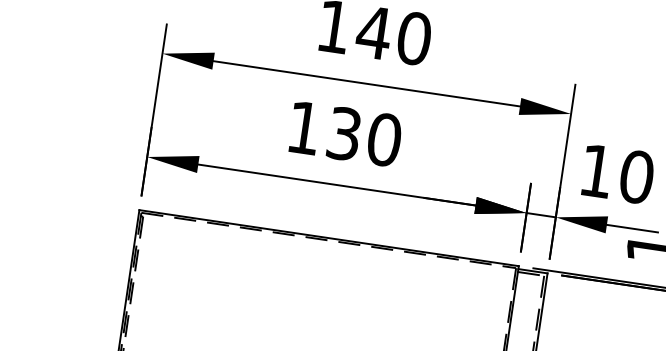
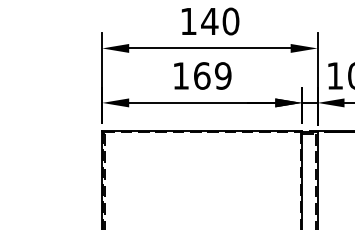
text: (364, 135) -> (212, 75), 130 -> 169

